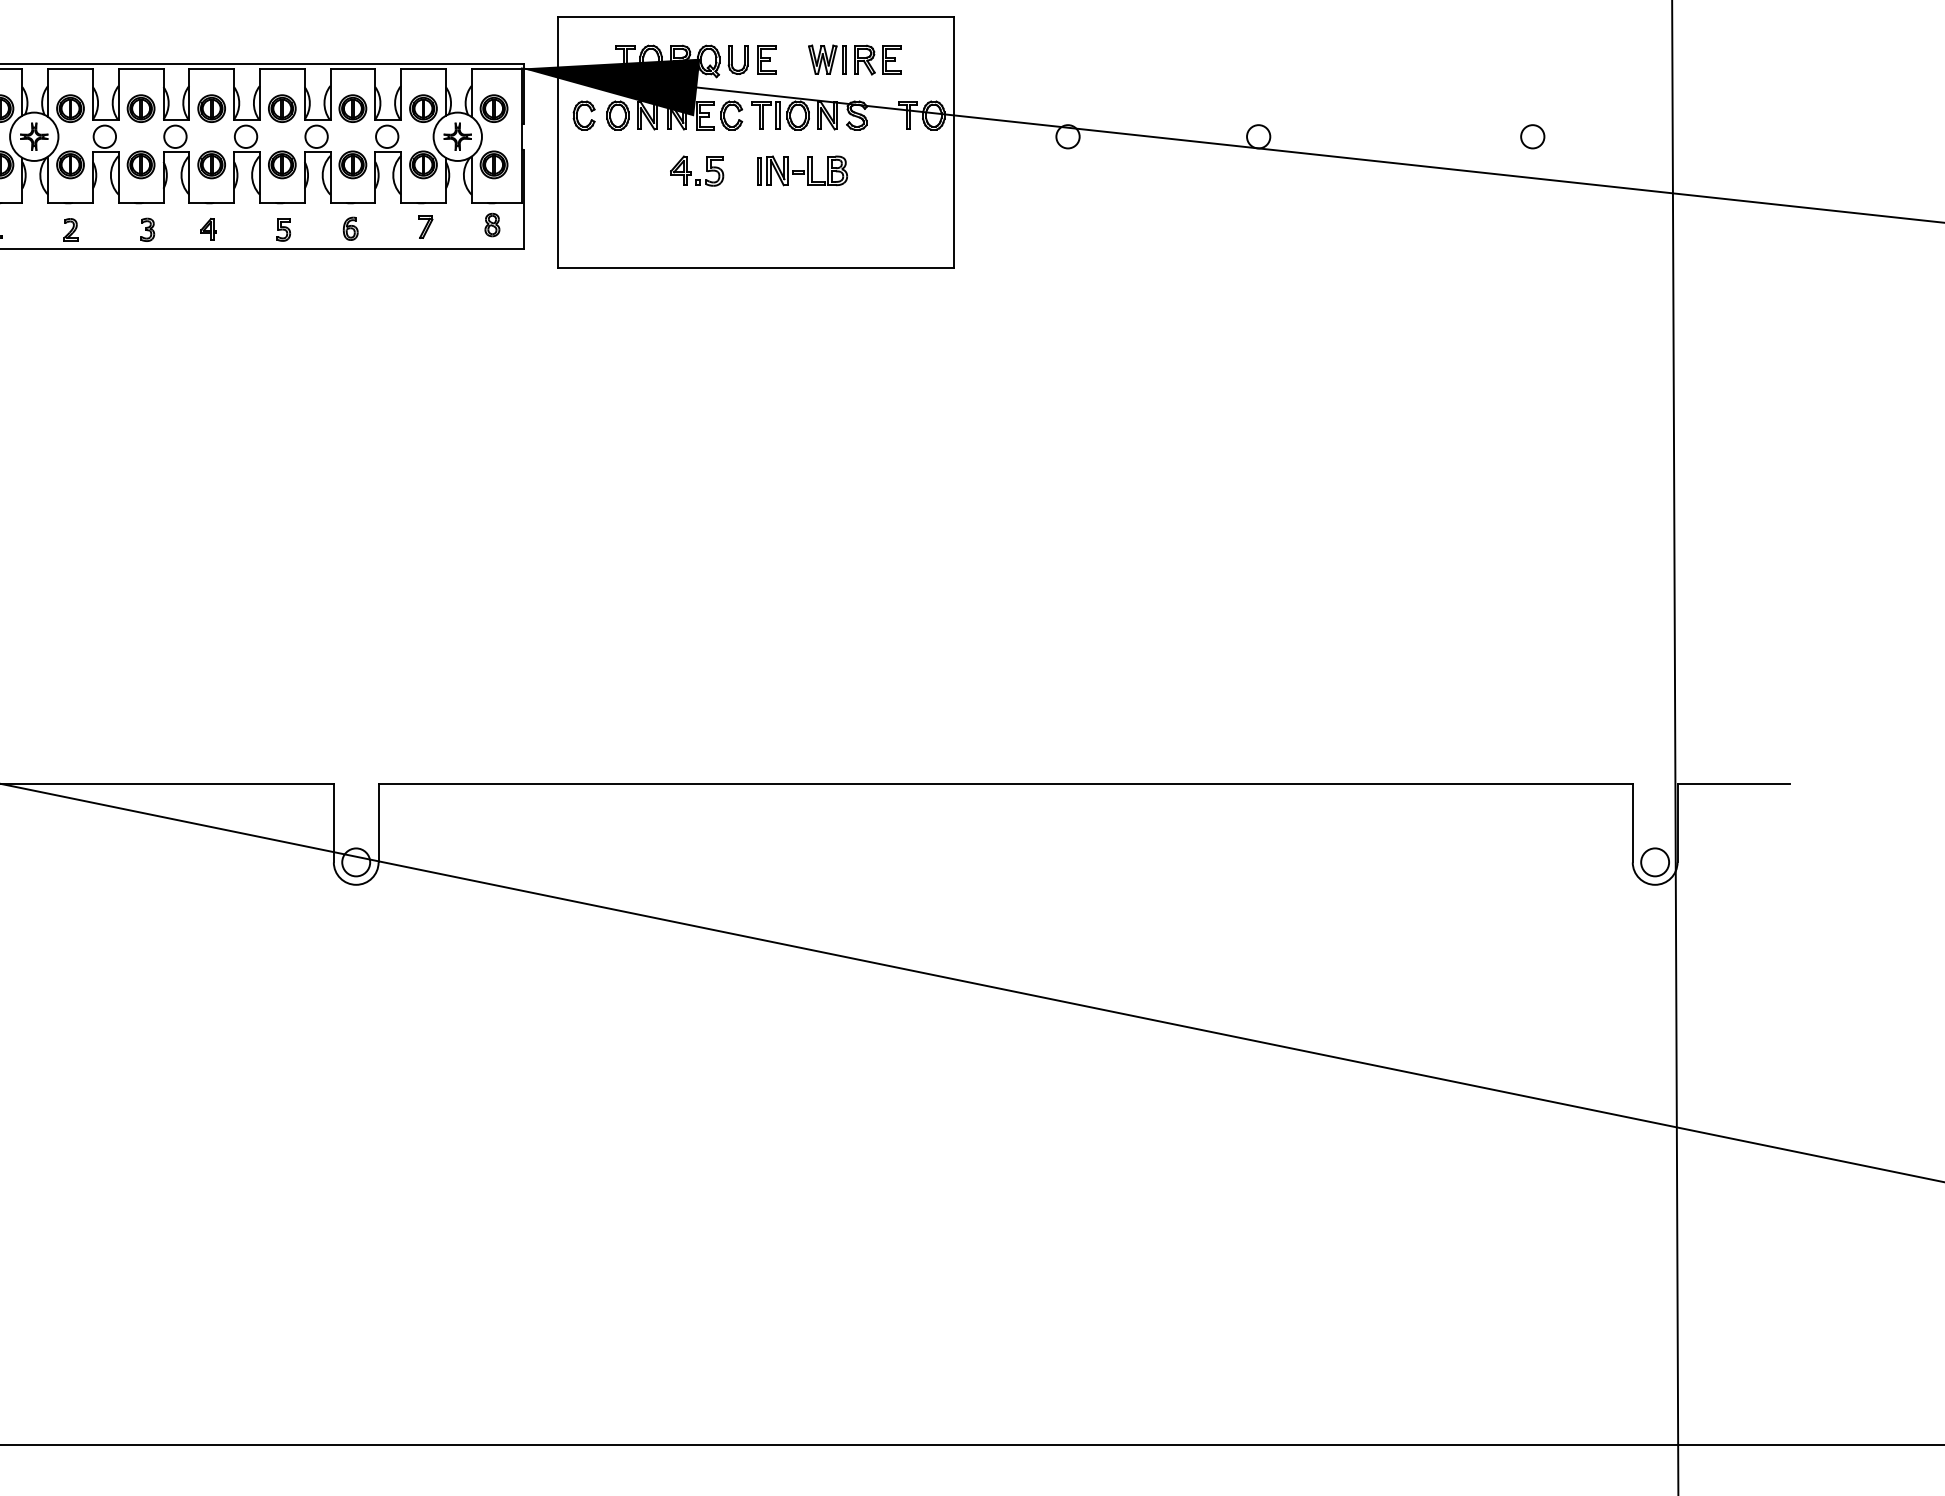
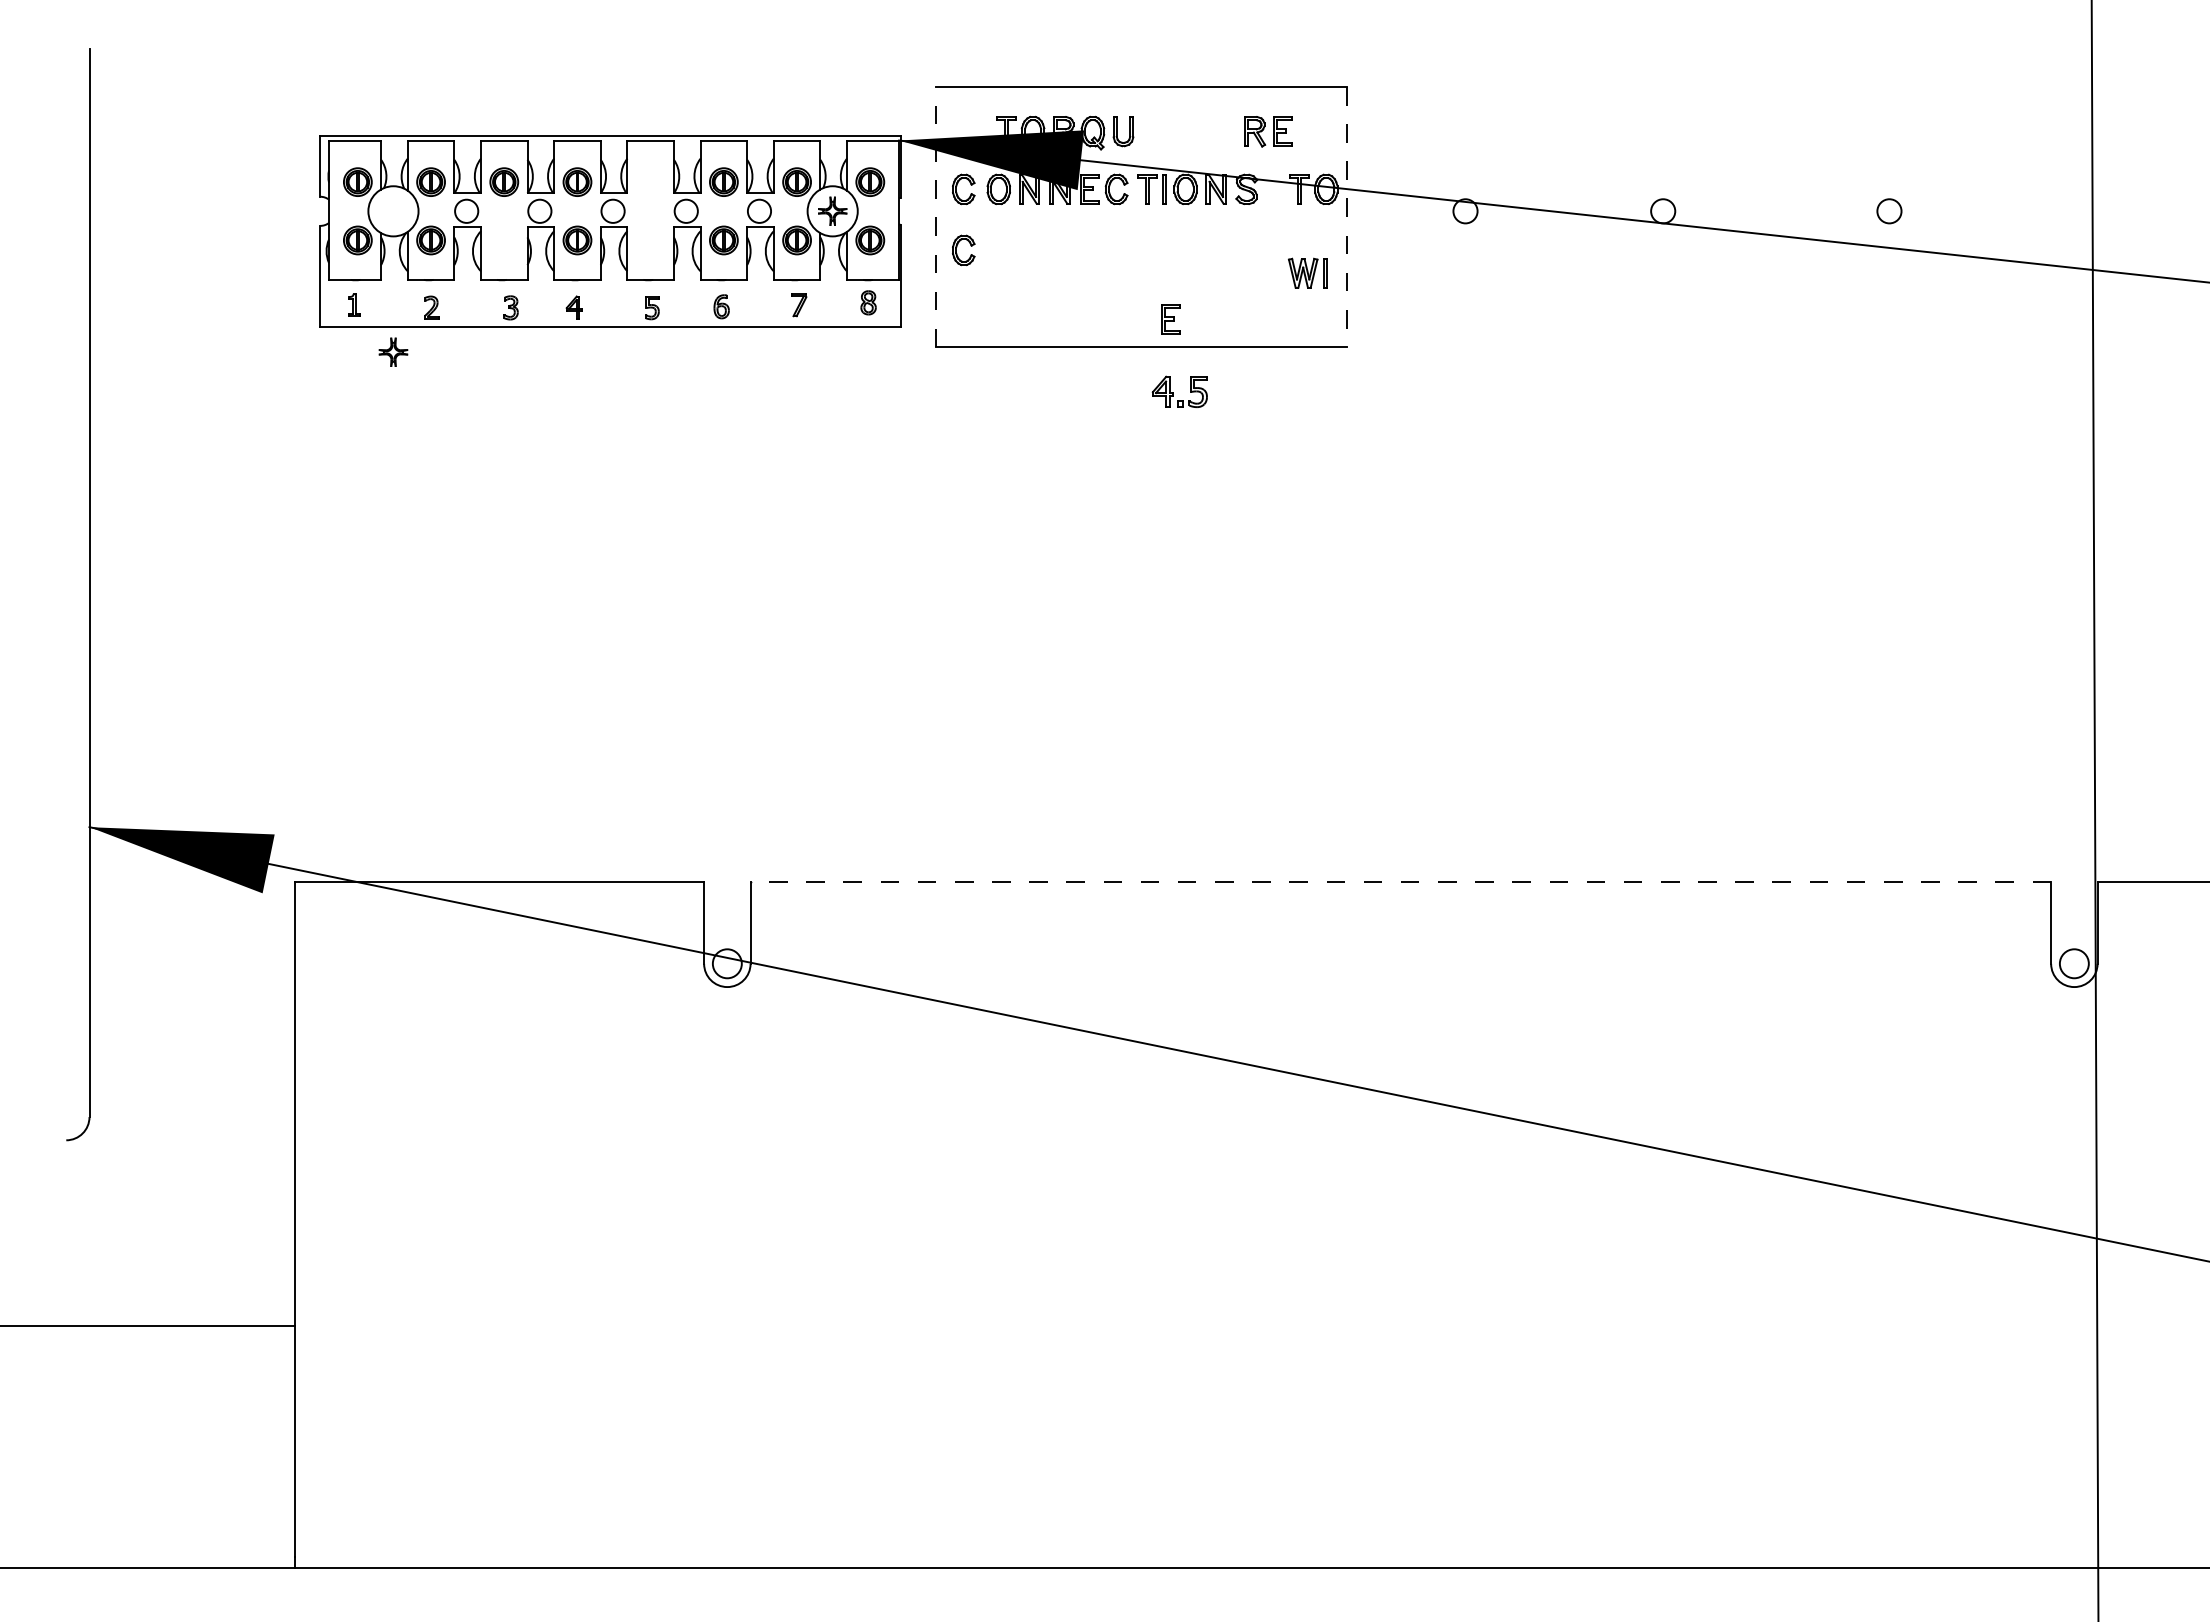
part: (826, 58) -> (1307, 272), moved
part: (766, 59) -> (1170, 319), moved
part: (282, 108) -> (650, 181), removed
part: (34, 135) -> (393, 351), moved
circle: (1532, 136) -> (1889, 211), moved
line: (557, 141) -> (936, 216), solid -> dashed
line: (954, 142) -> (1347, 217), solid -> dashed
part: (141, 164) -> (504, 240), removed
part: (282, 164) -> (650, 240), removed
part: (802, 170) -> (1190, 246), removed
part: (578, 171) -> (957, 247), added
part: (690, 171) -> (1173, 392), moved
line: (1005, 784) -> (1400, 882), solid -> dashed

